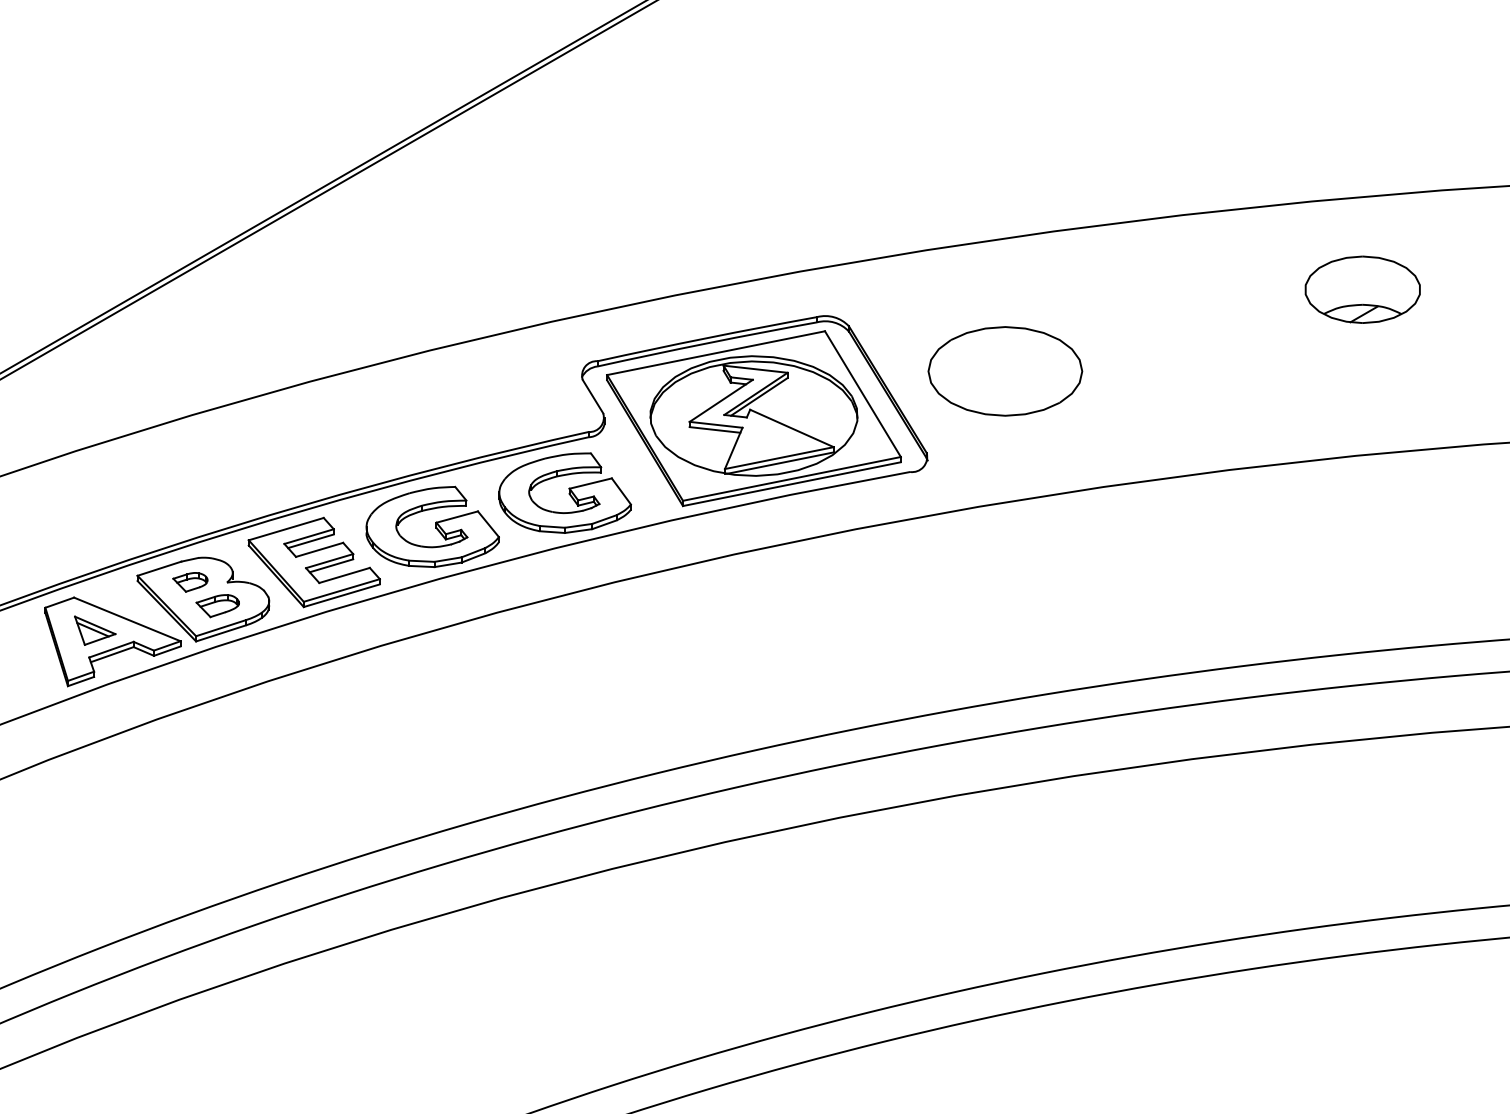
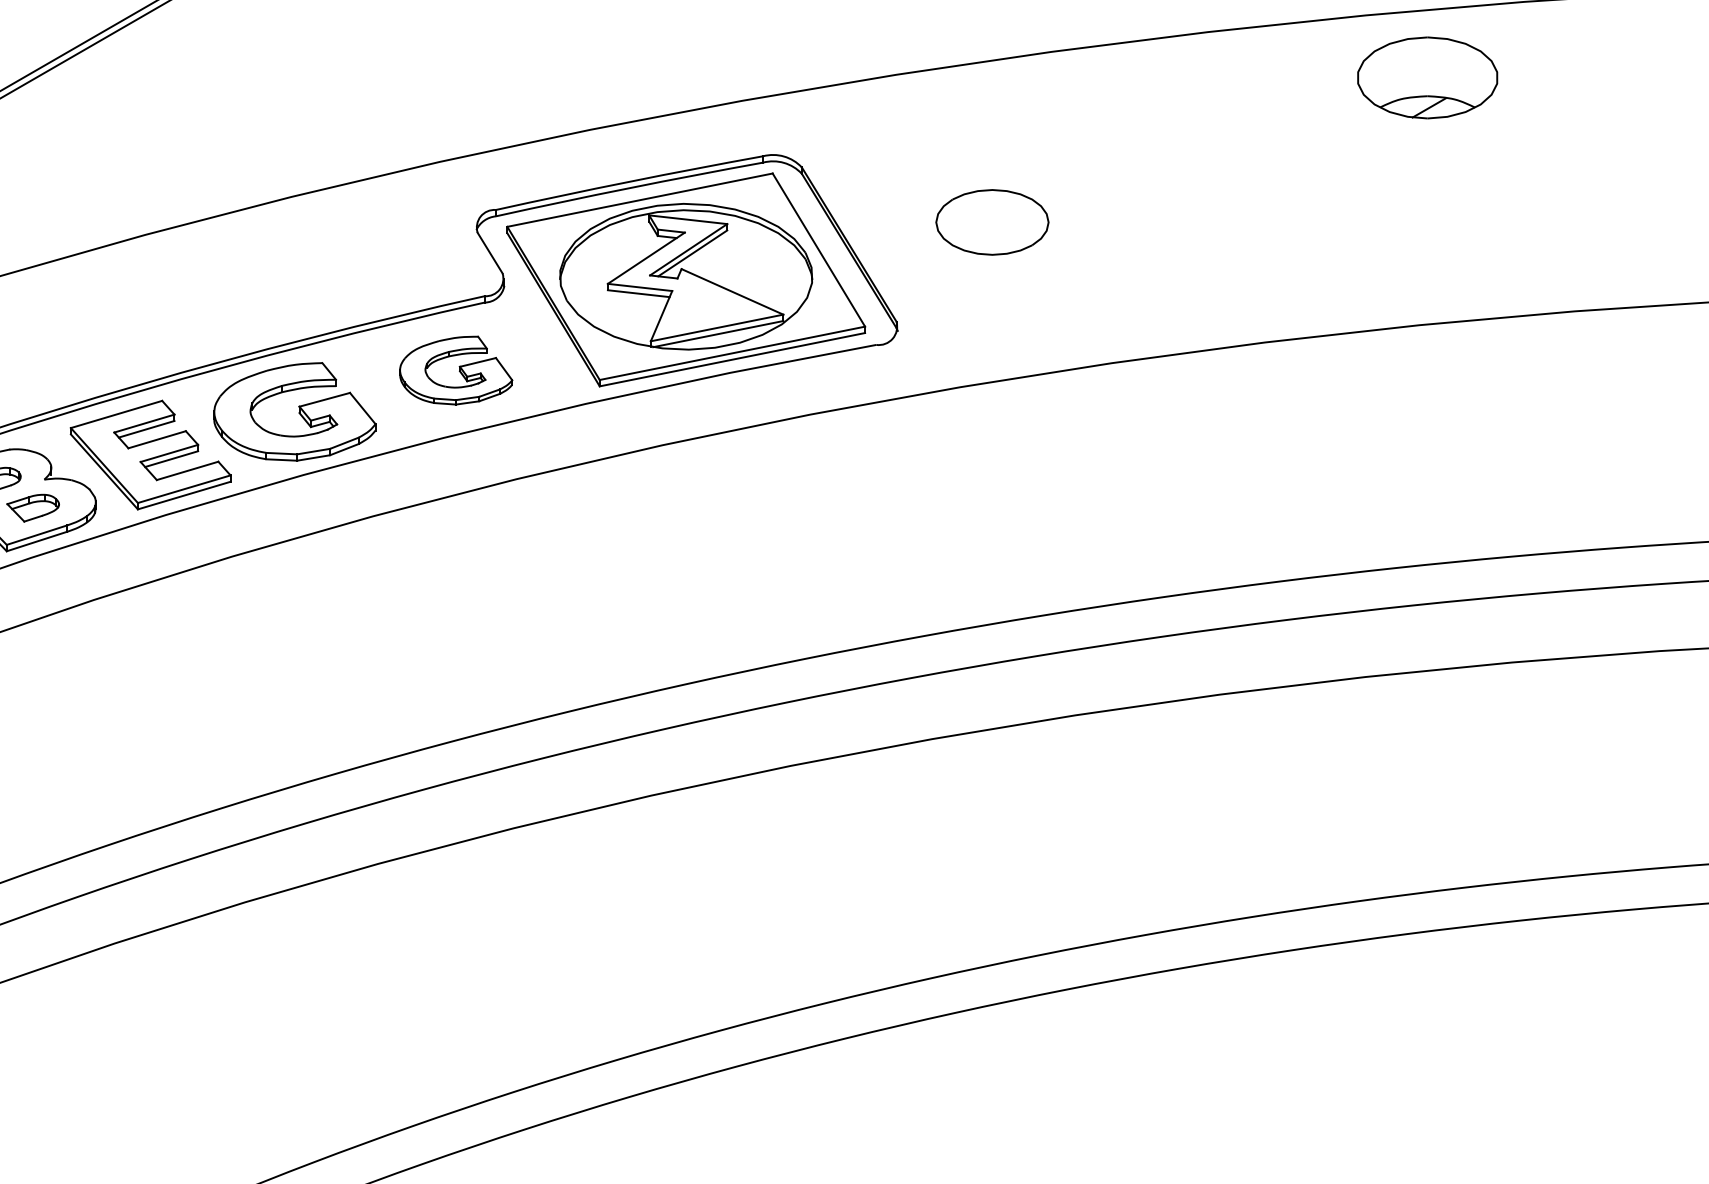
part: (1362, 289) -> (1427, 77), moved
part: (1005, 371) -> (992, 222), size x0.6
part: (564, 492) -> (455, 369), size x0.7

